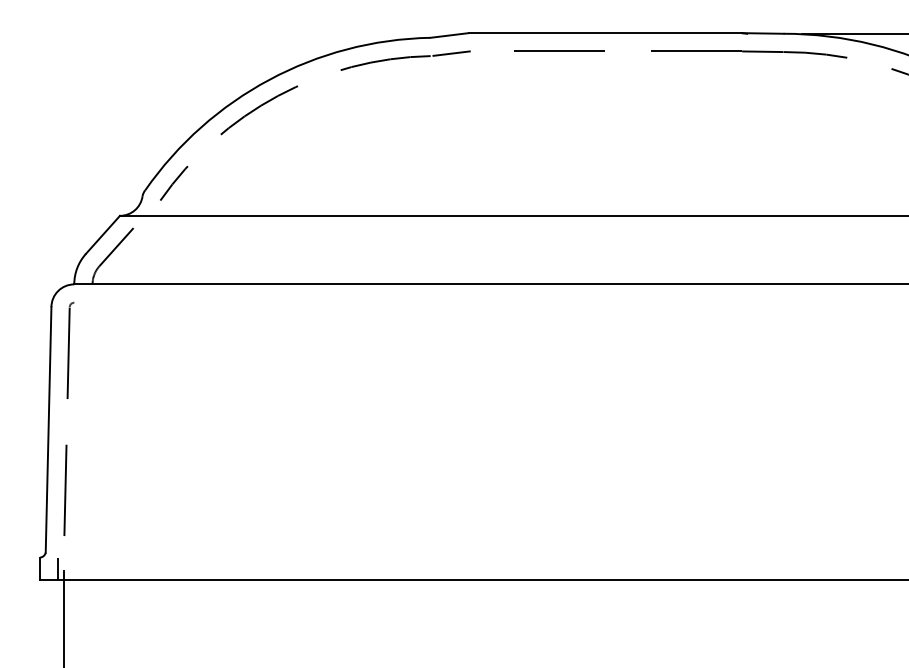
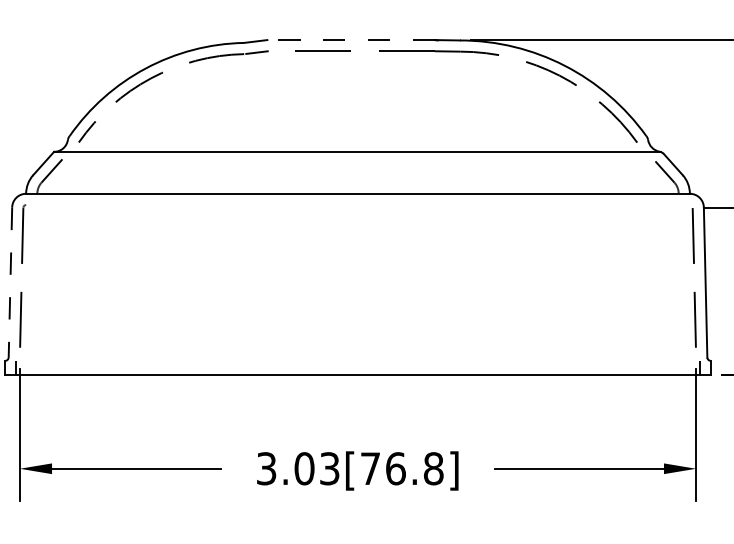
line: (606, 33) -> (351, 40), solid -> dashed
line: (48, 431) -> (10, 283), solid -> dashed

